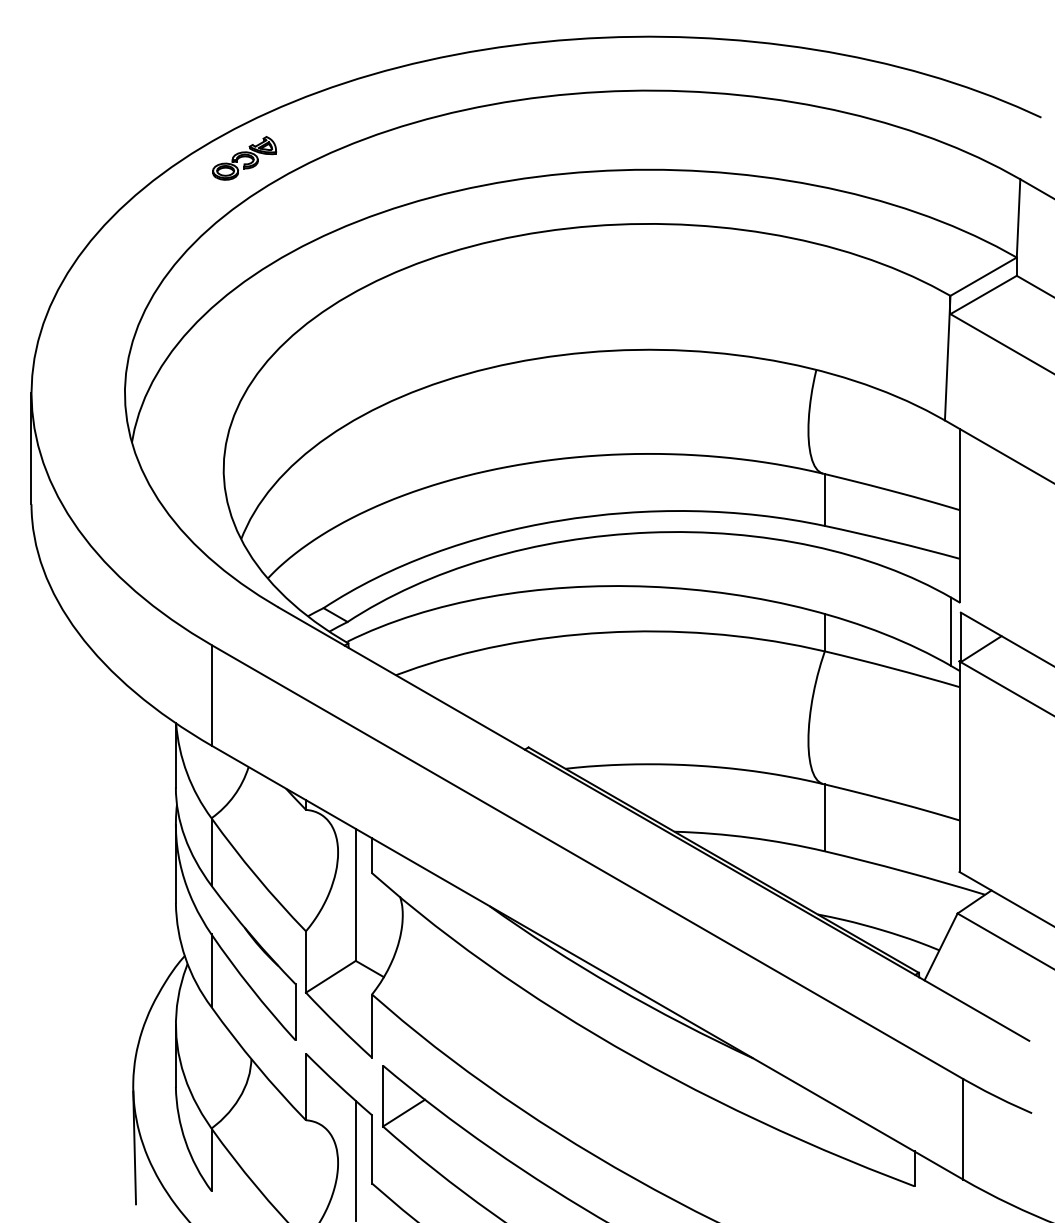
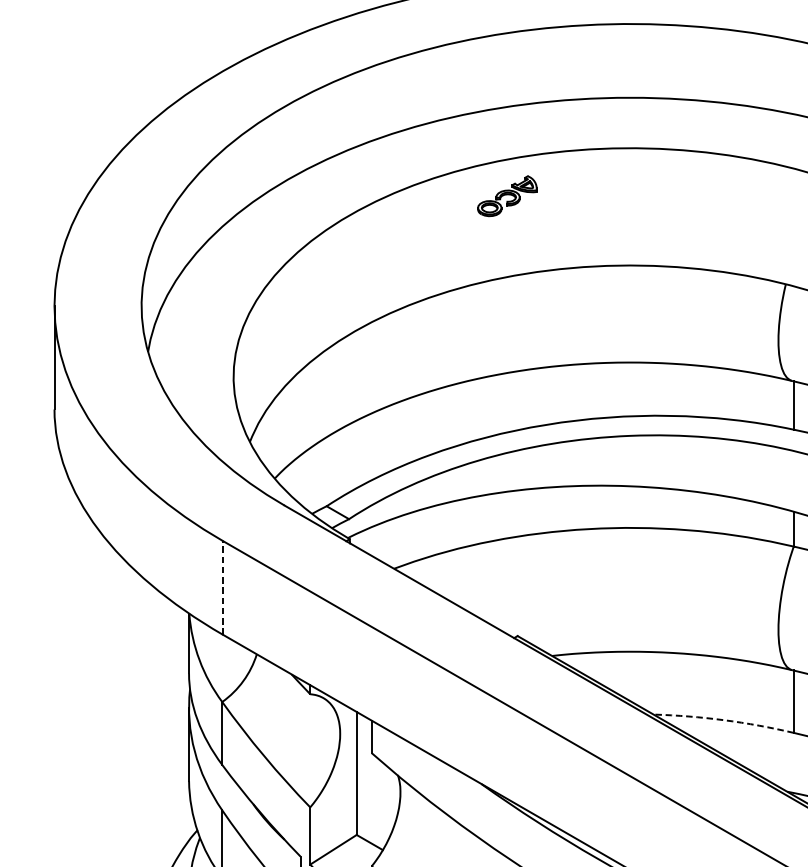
part: (244, 158) -> (507, 196), moved
line: (212, 695) -> (223, 587), solid -> dashed
arc: (750, 837) -> (724, 719), solid -> dashed

